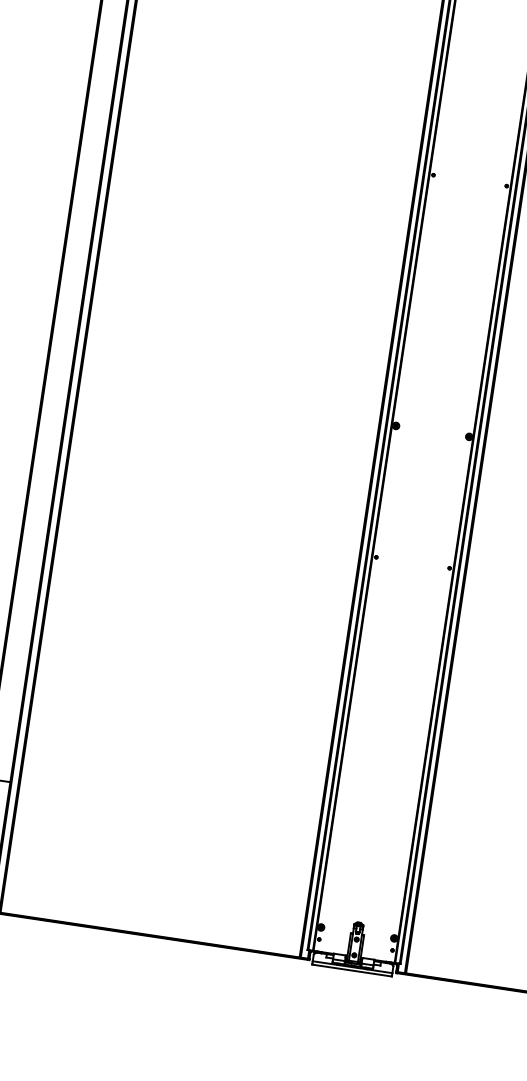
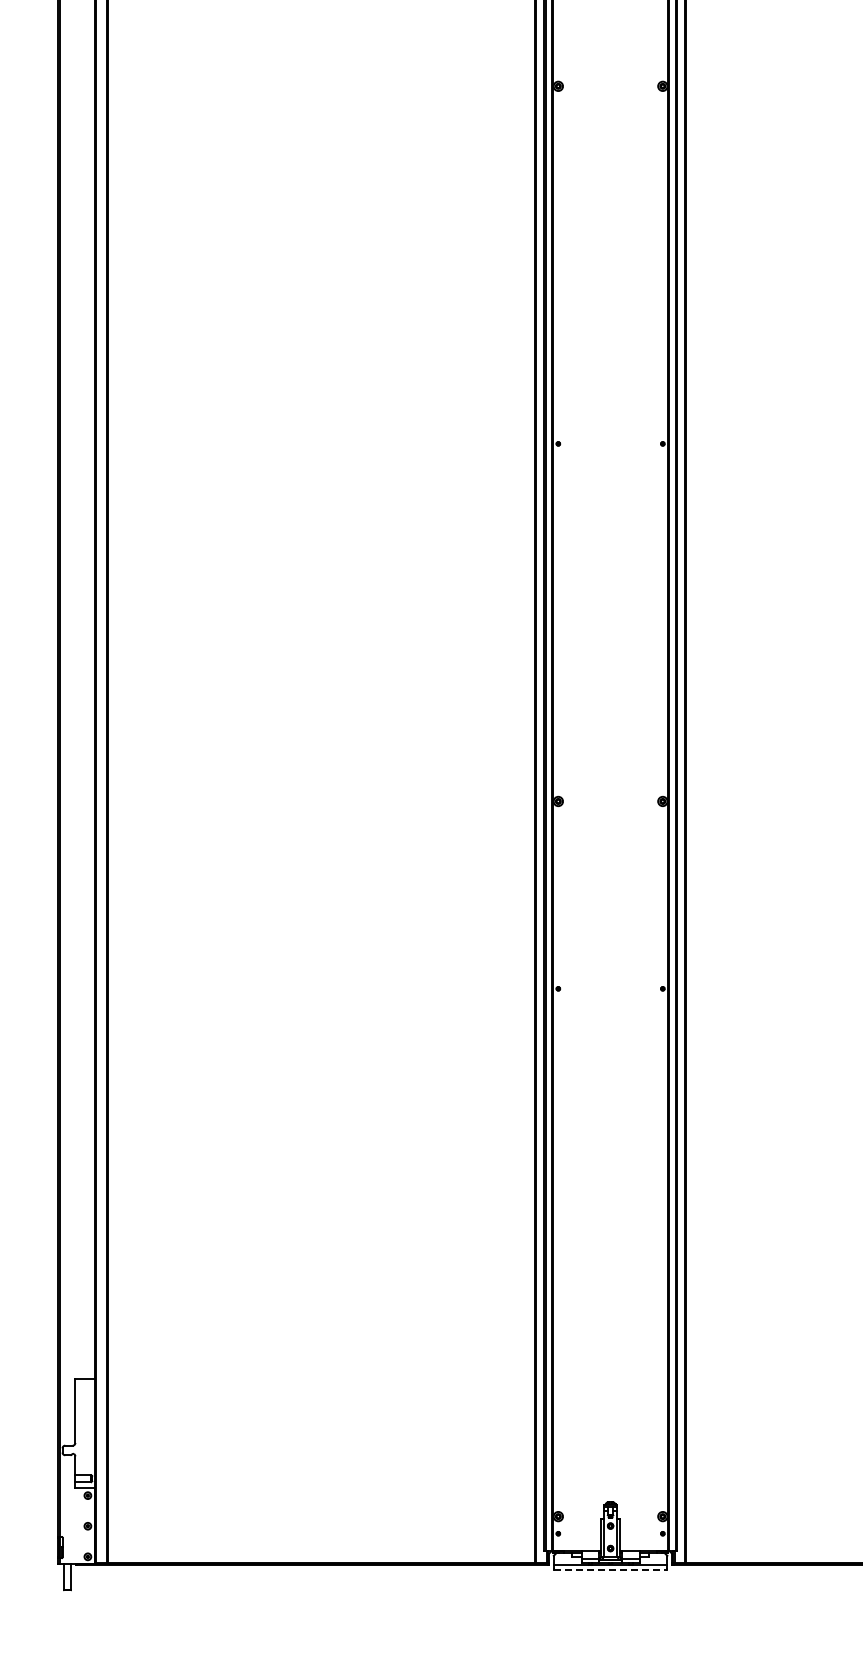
line: (351, 970) -> (610, 1570), solid -> dashed

